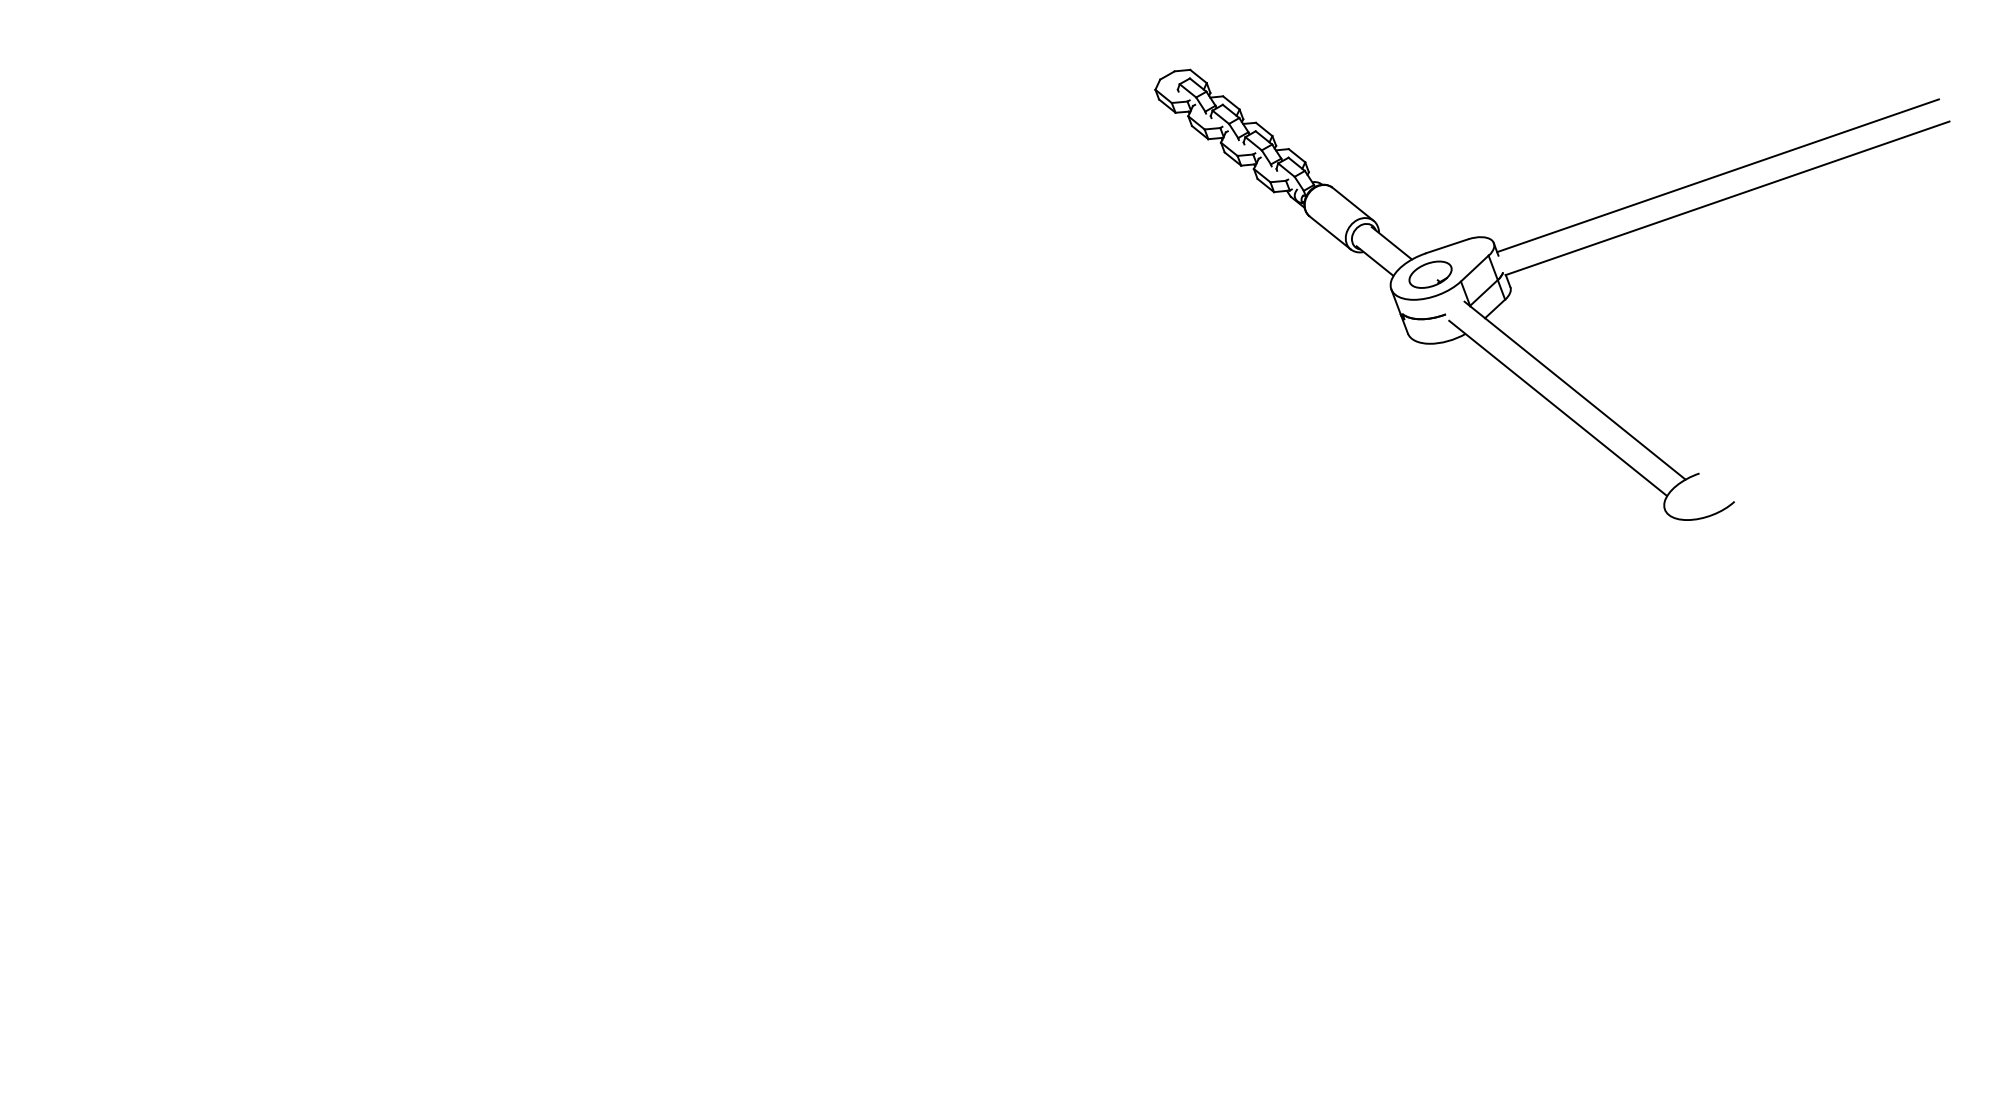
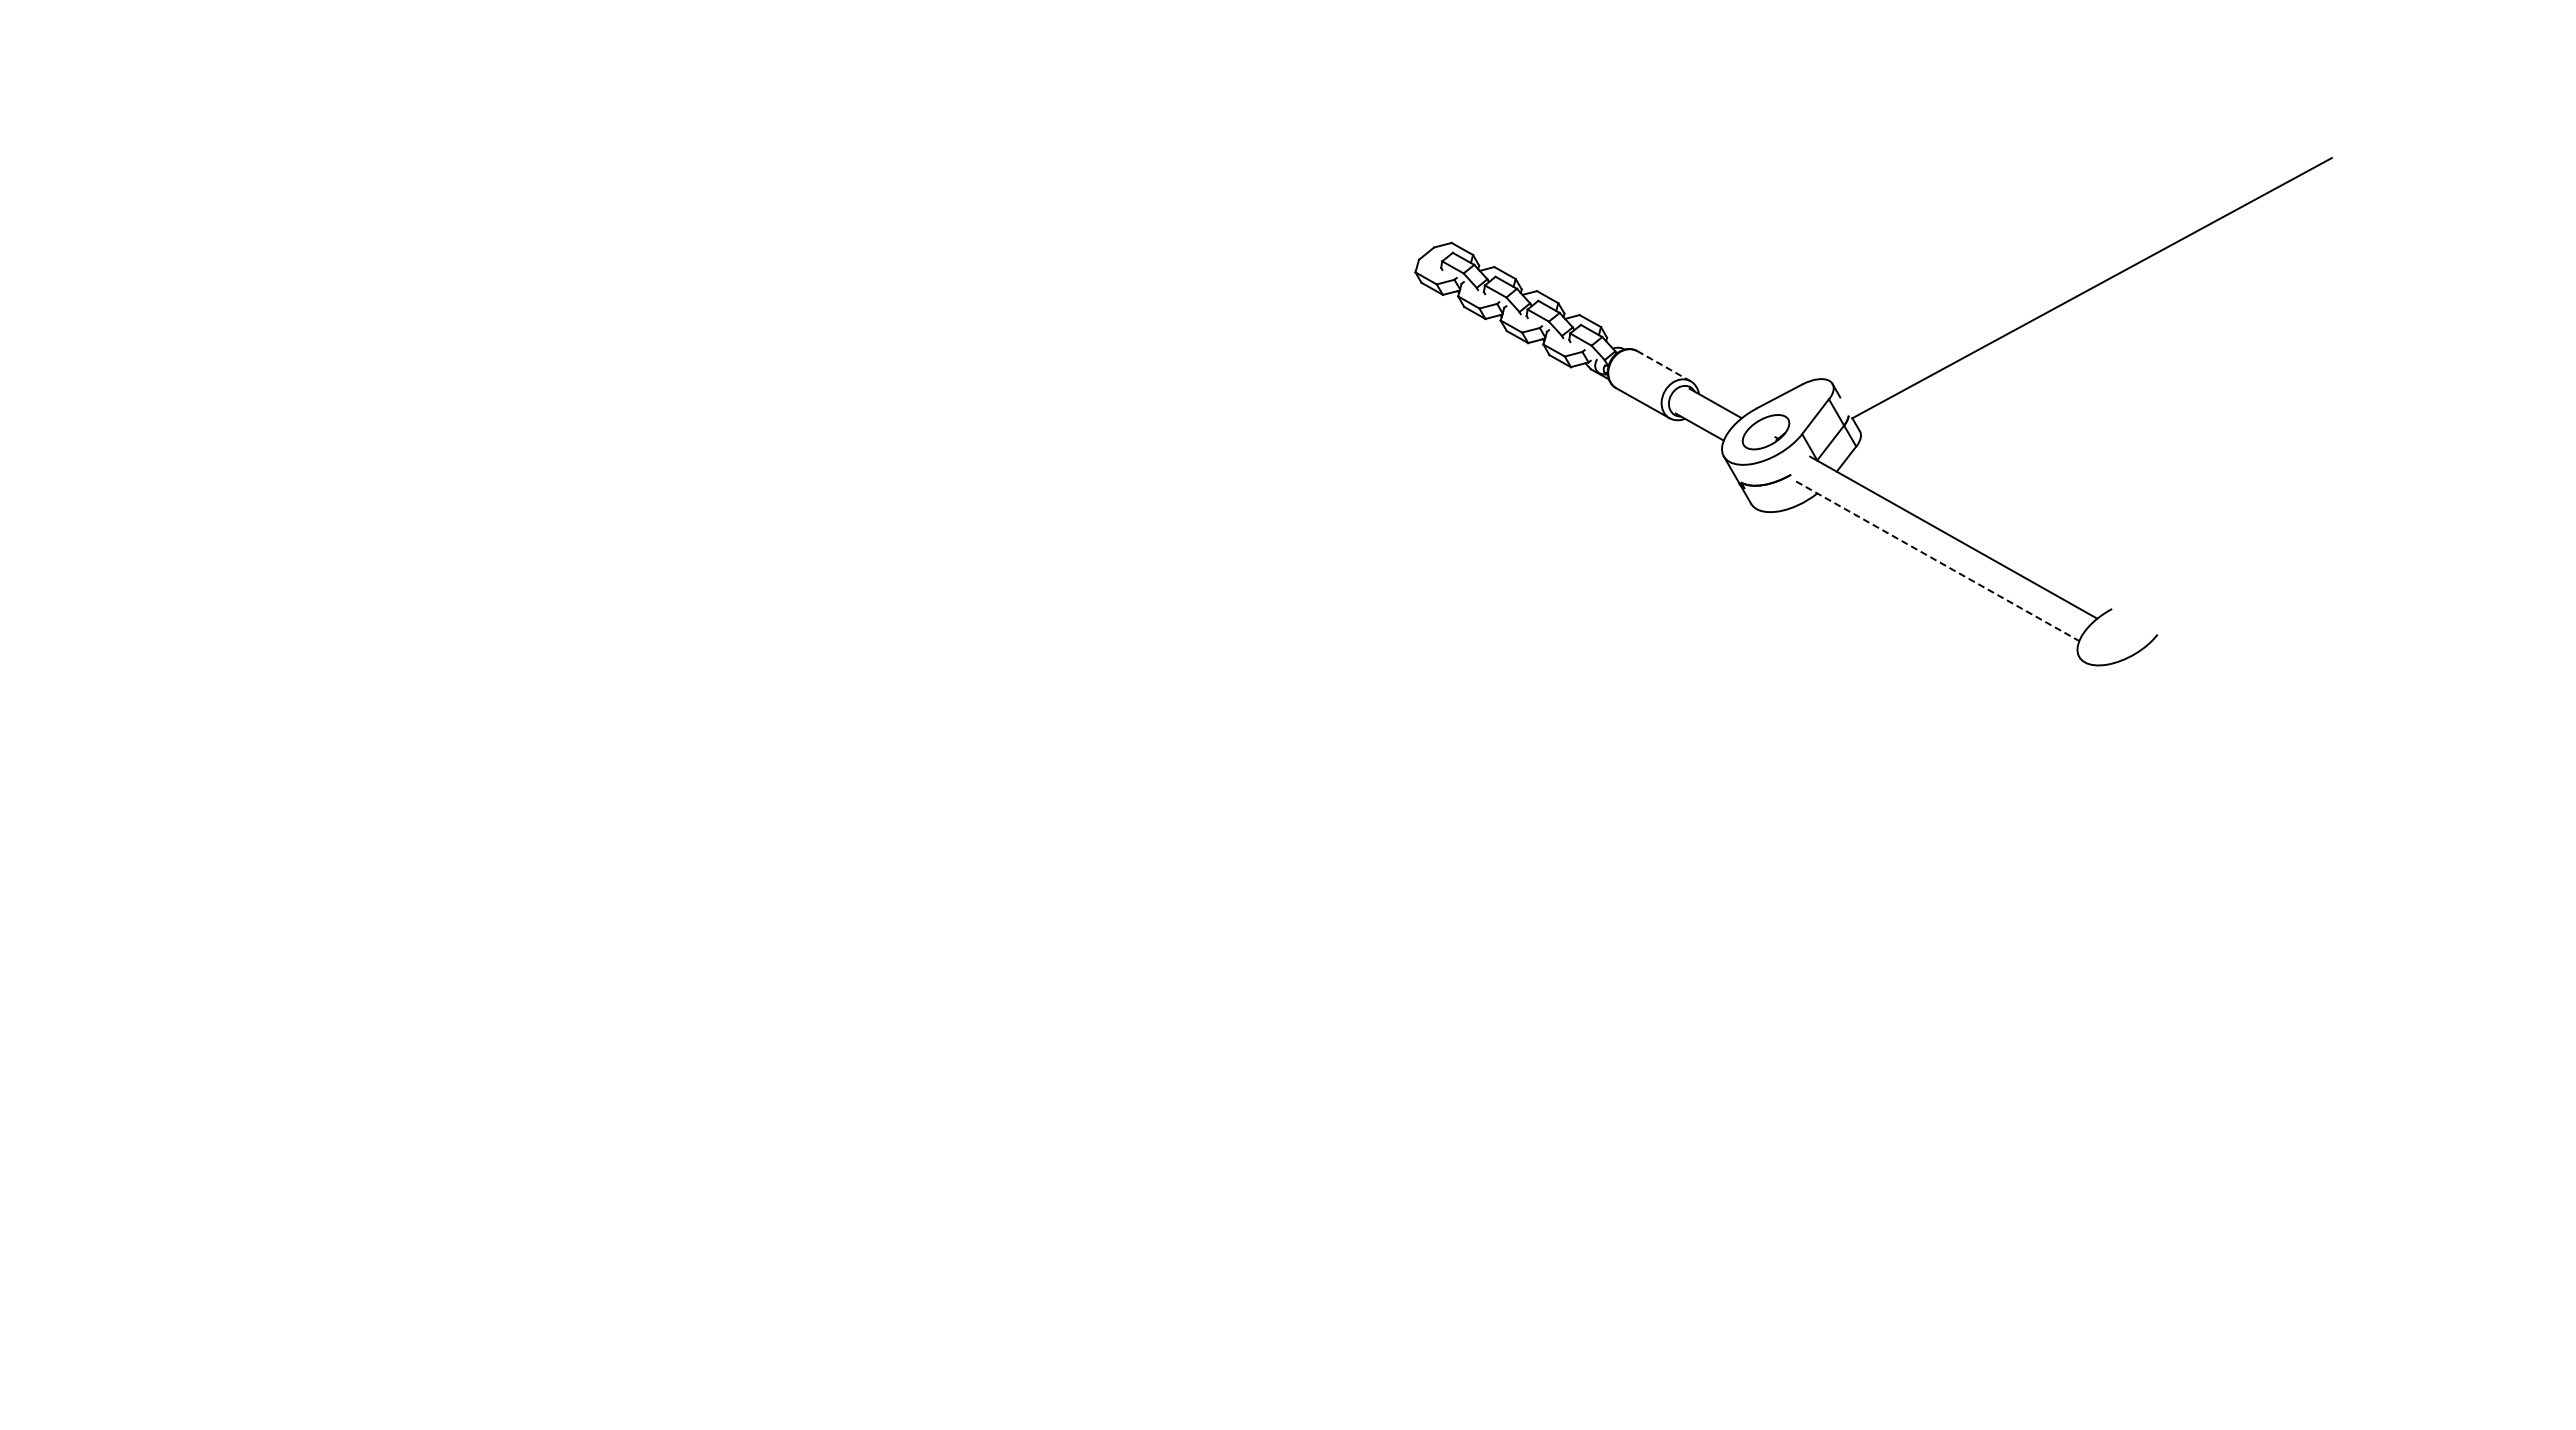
line: (1717, 175) -> (2076, 263), removed
line: (1352, 204) -> (1663, 366), solid -> dashed
line: (1558, 408) -> (1938, 561), solid -> dashed

